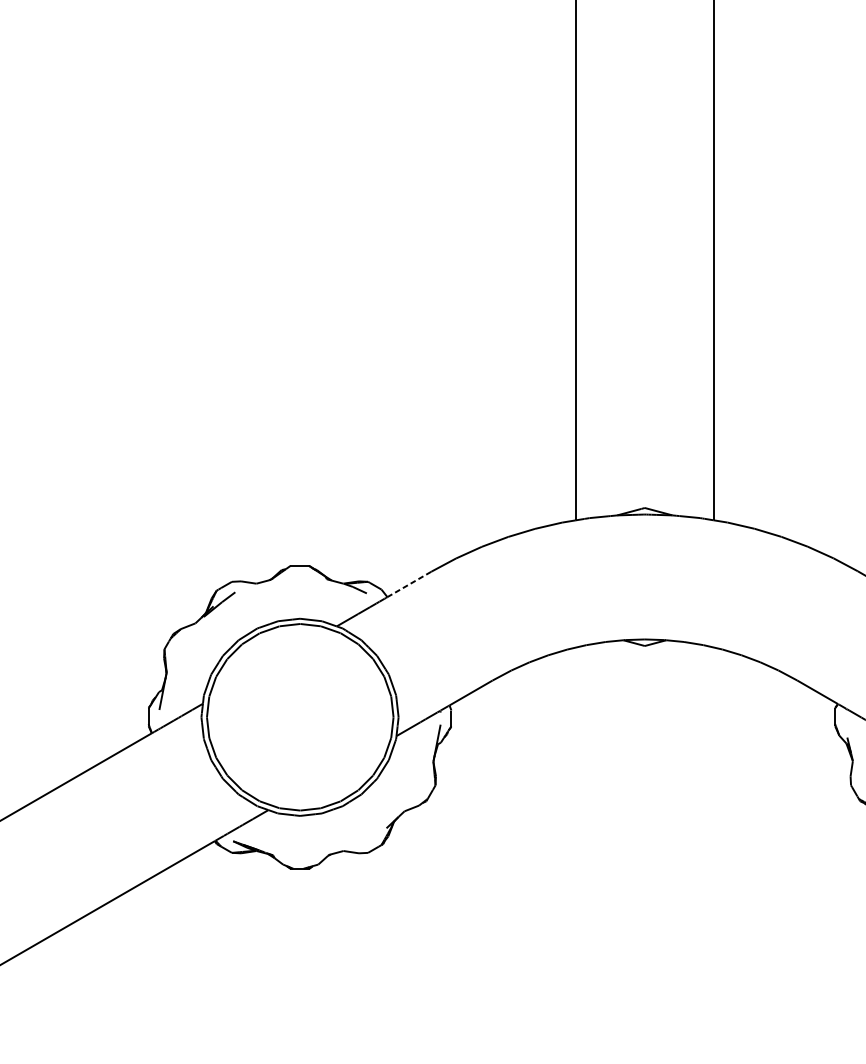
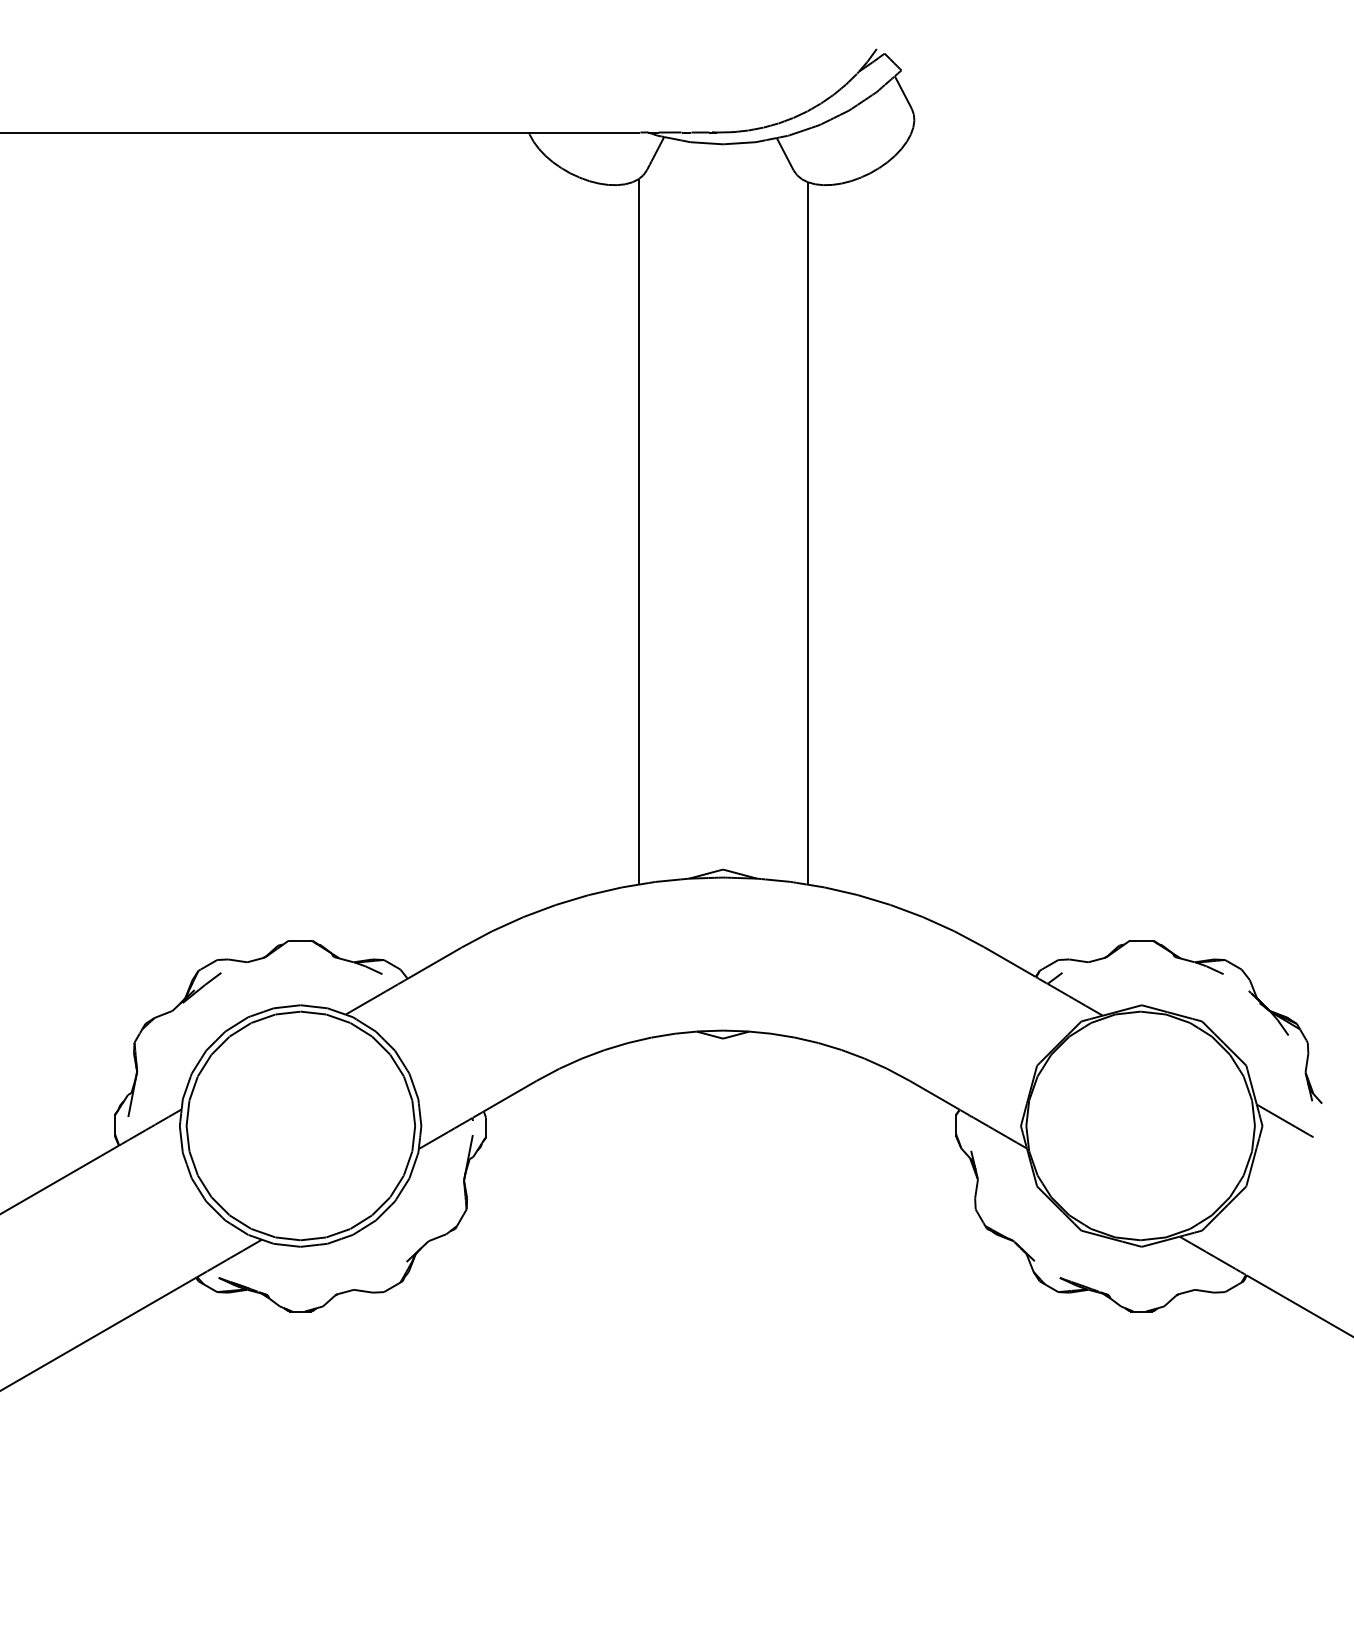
line: (409, 584) -> (434, 963), dashed -> solid

